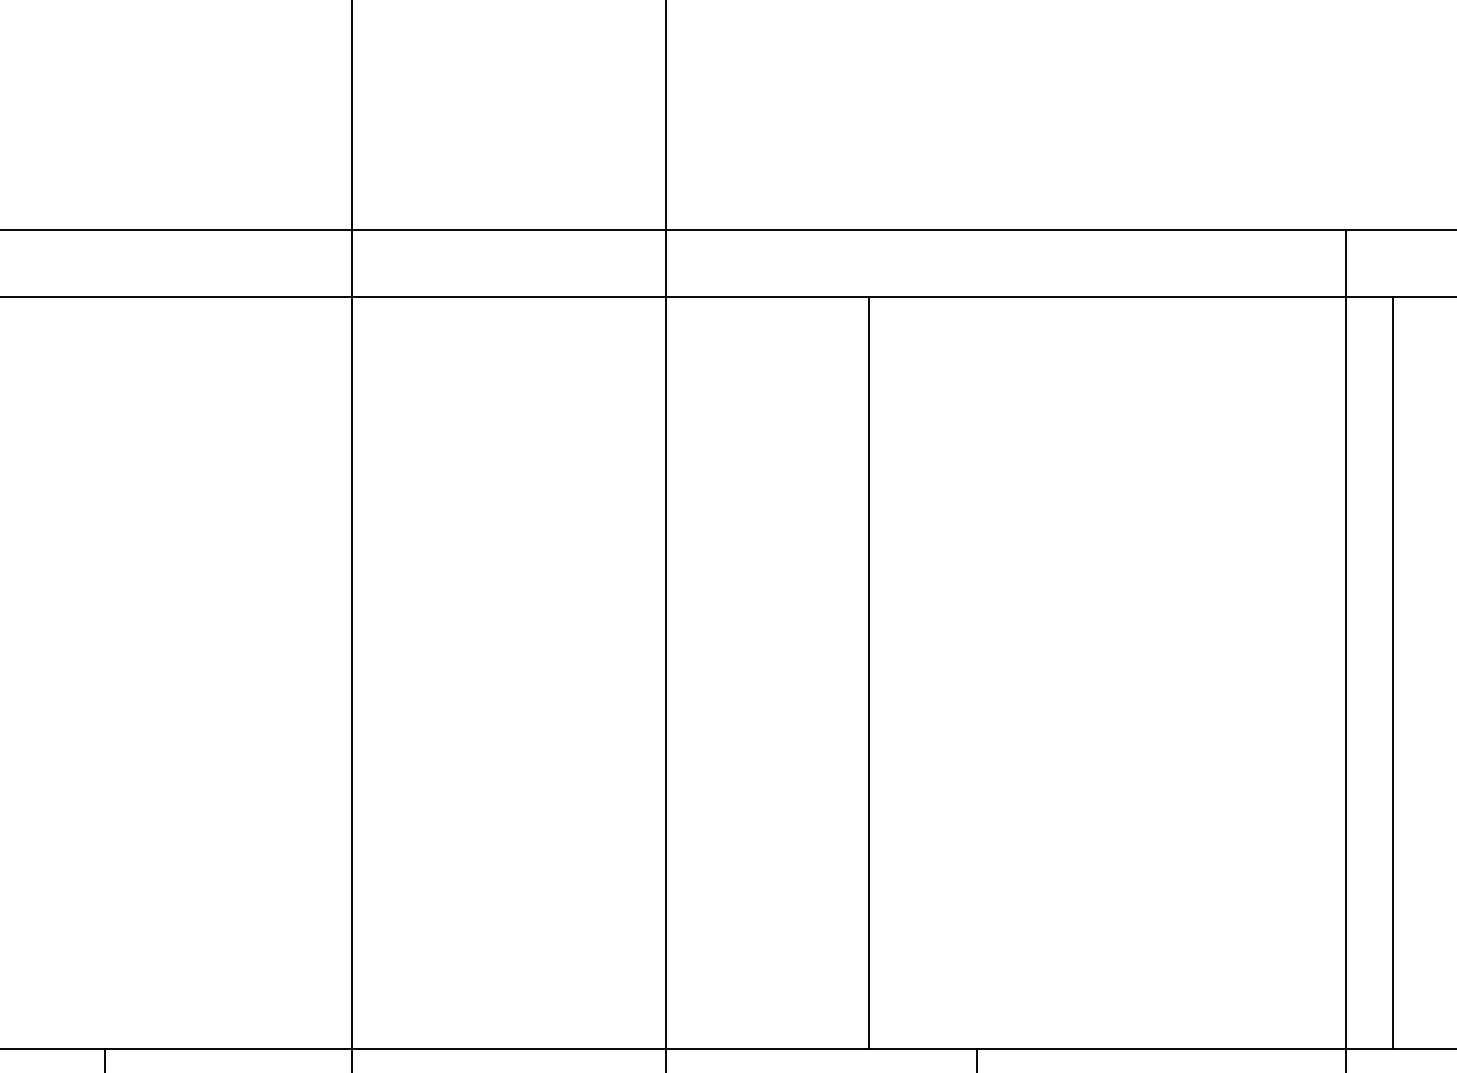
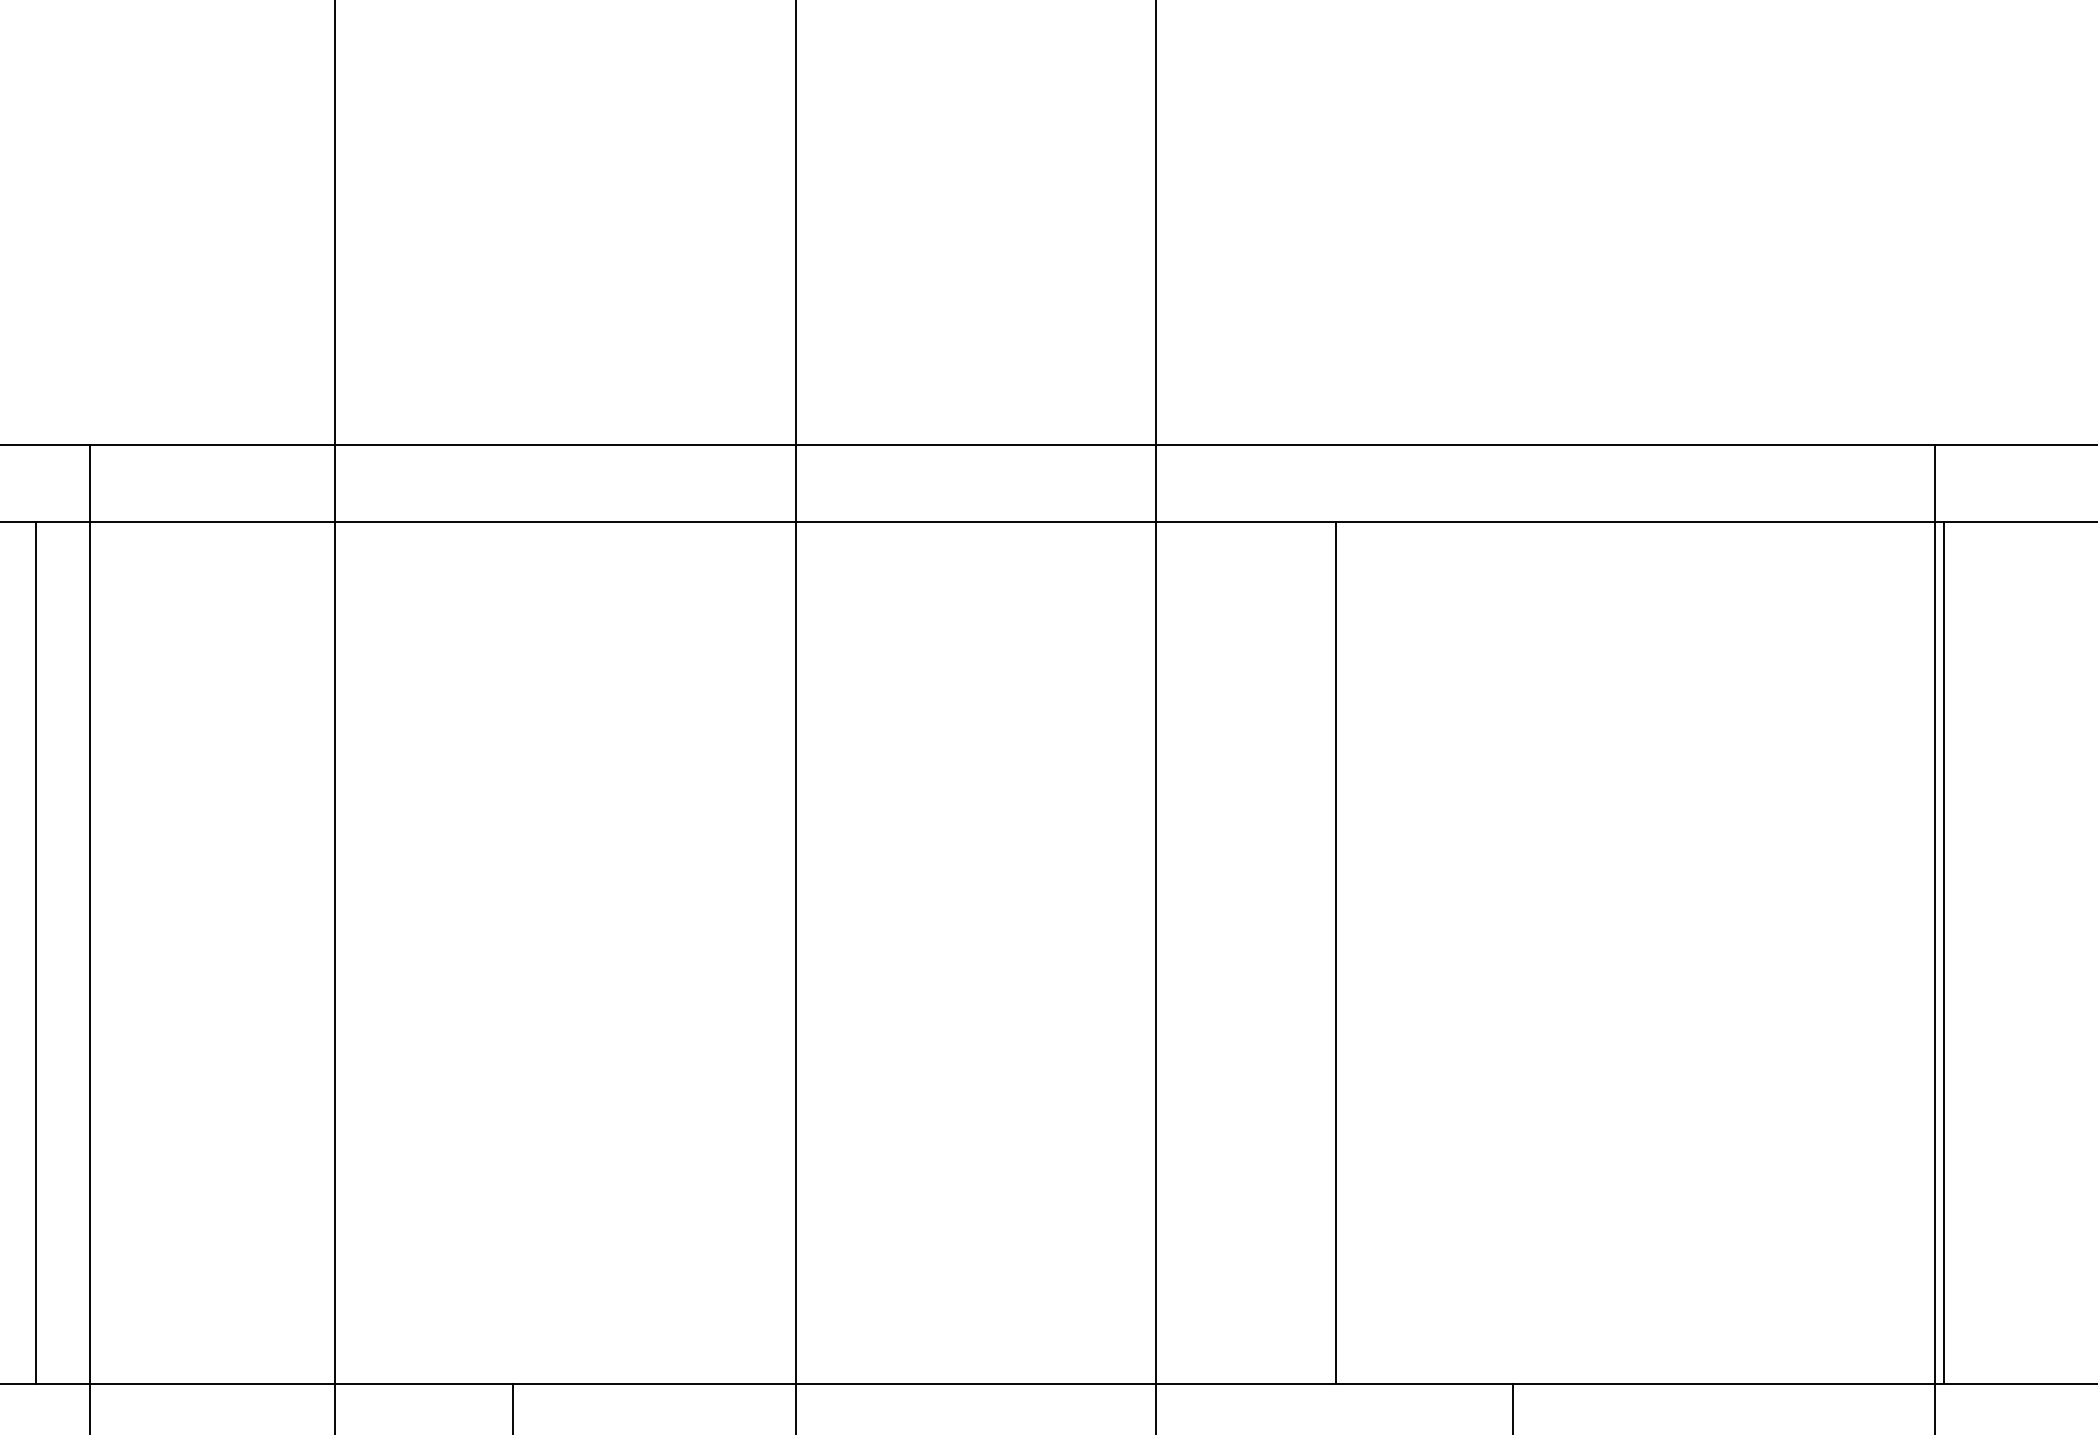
line: (869, 672) -> (1336, 952), moved
line: (1393, 672) -> (1944, 952), moved

